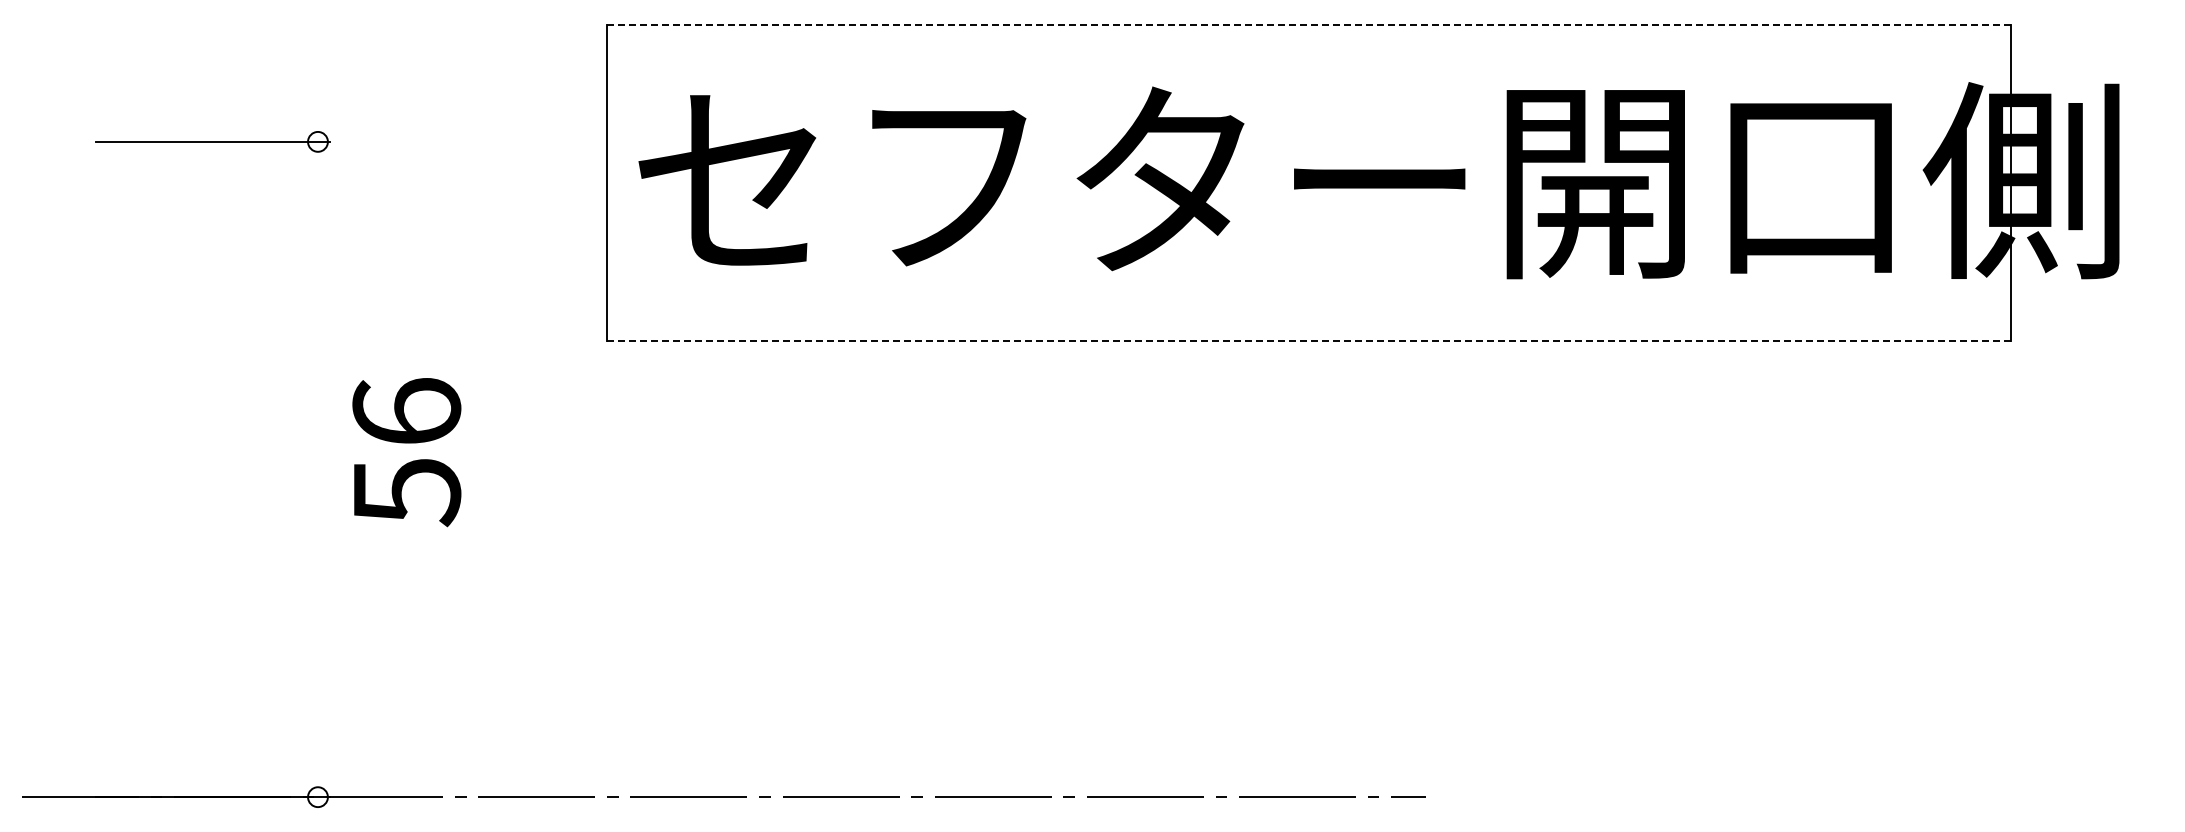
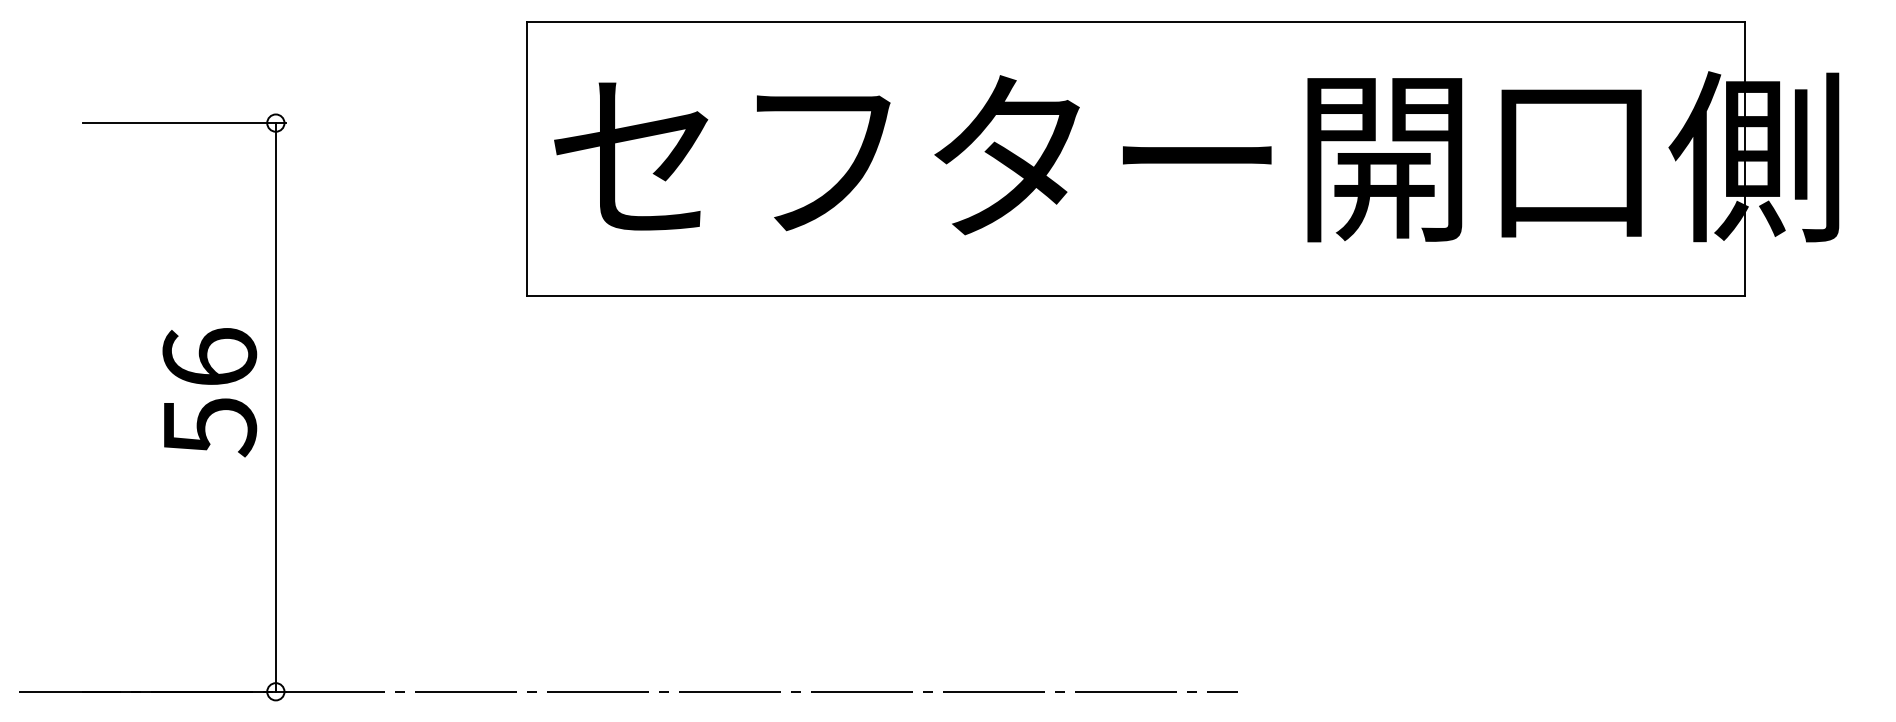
line: (1309, 24) -> (1136, 21), dashed -> solid
line: (1308, 340) -> (1135, 295), dashed -> solid
text: (406, 452) -> (209, 392), moved
line: (317, 469) -> (275, 407), added

